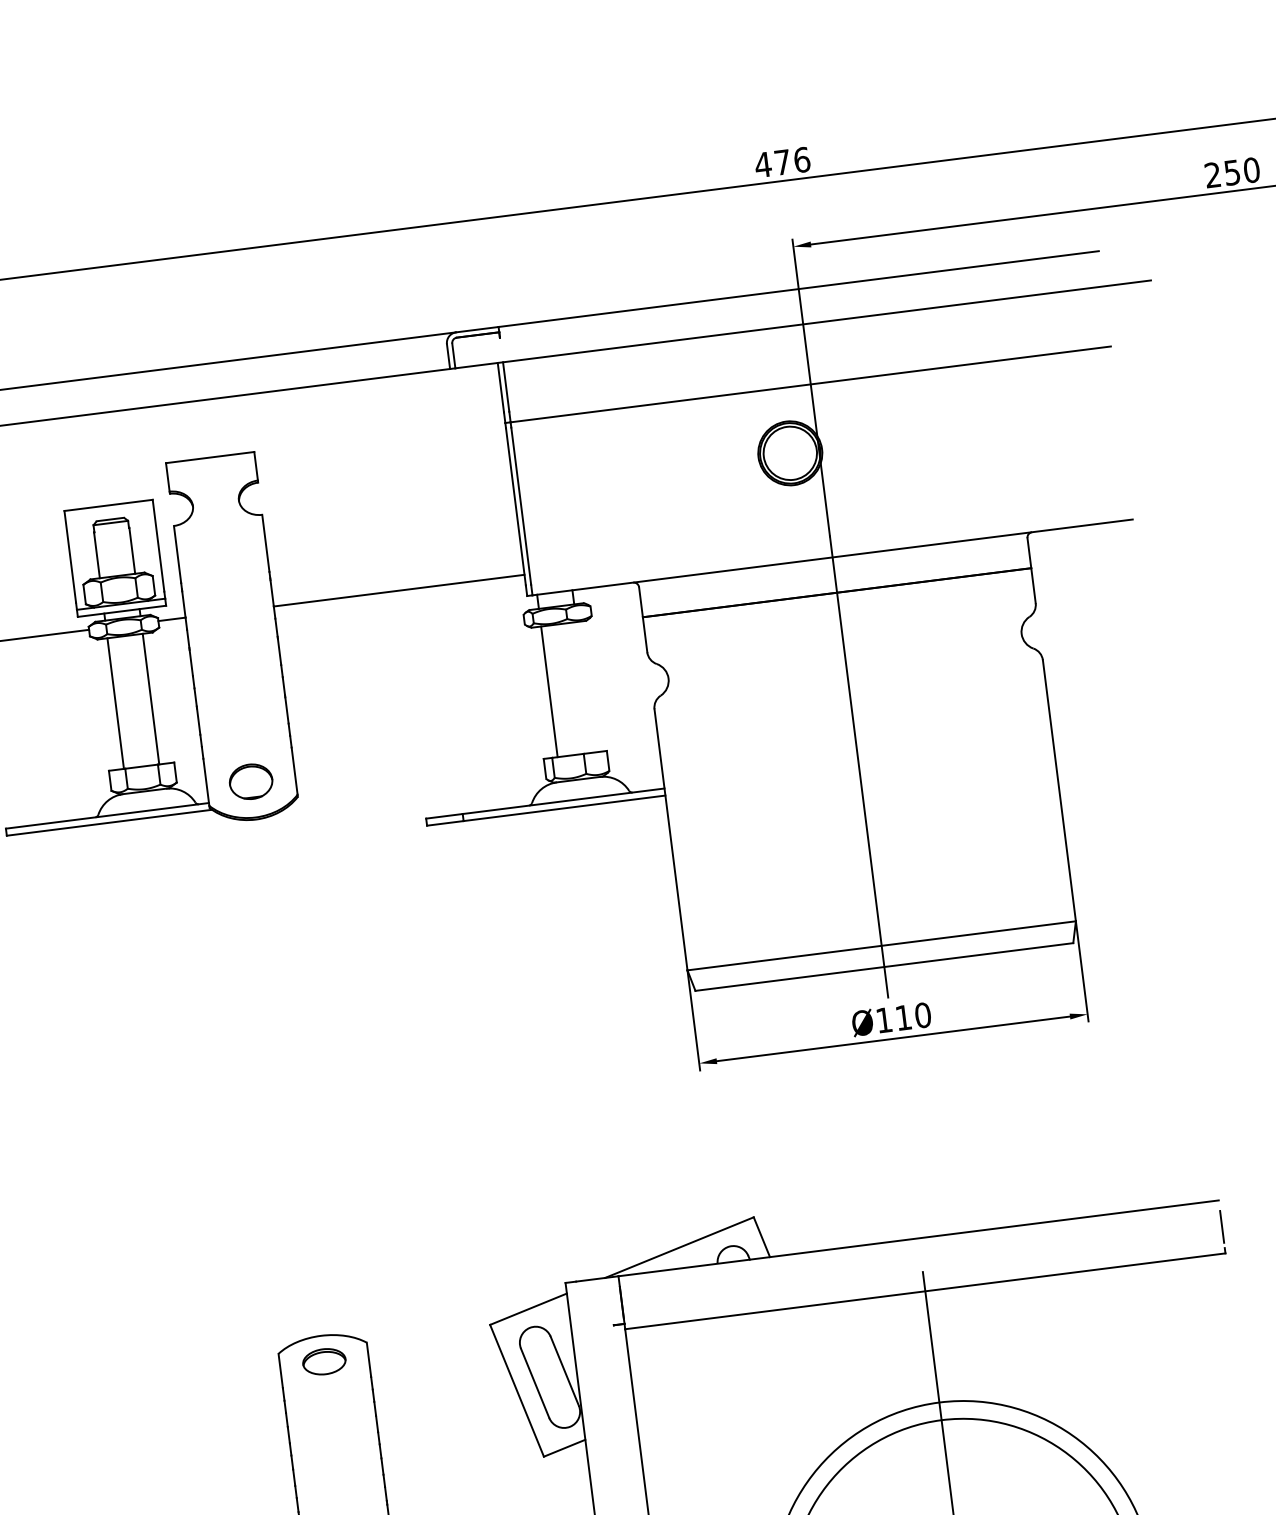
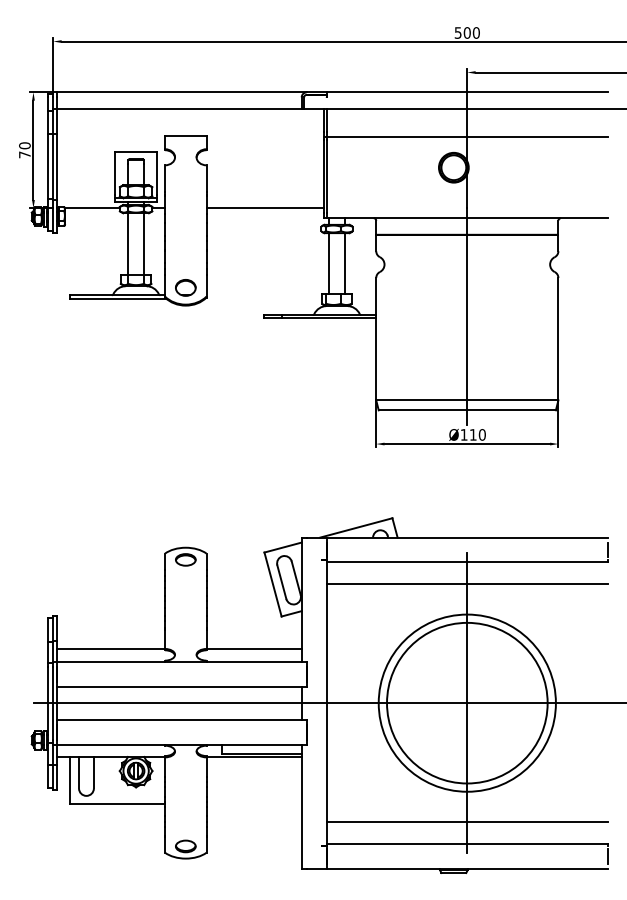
text: (780, 161) -> (466, 32), 476 -> 500
line: (585, 686) -> (345, 263), added
line: (931, 1336) -> (467, 583), added

